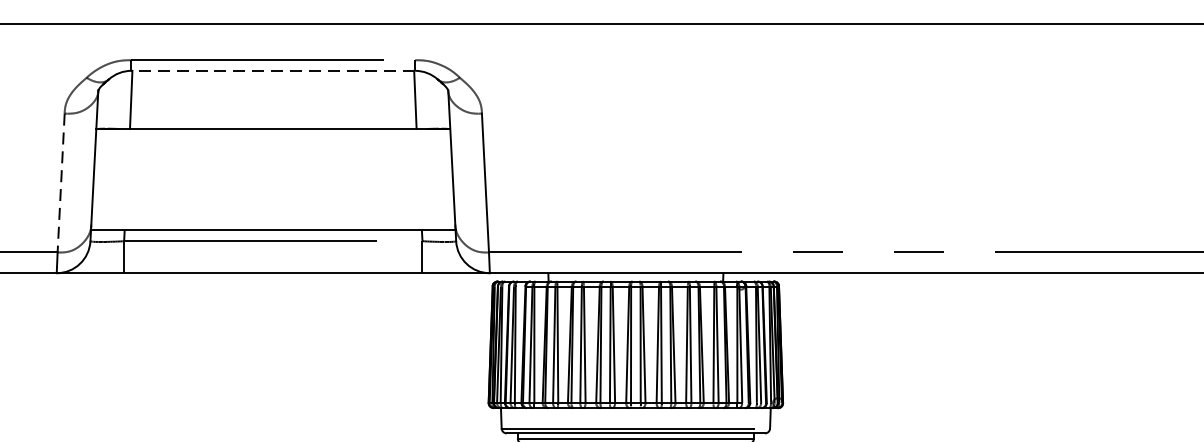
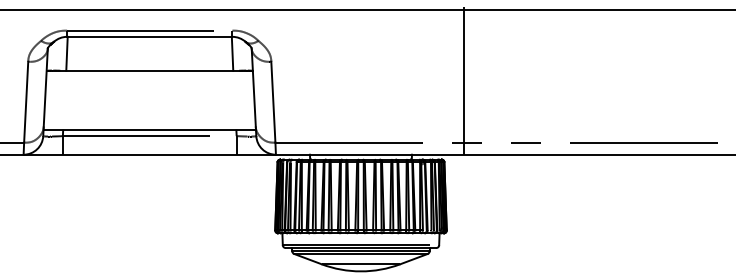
line: (272, 70) -> (149, 36), dashed -> solid
line: (813, 145) -> (464, 80), added
line: (61, 183) -> (26, 102), dashed -> solid

